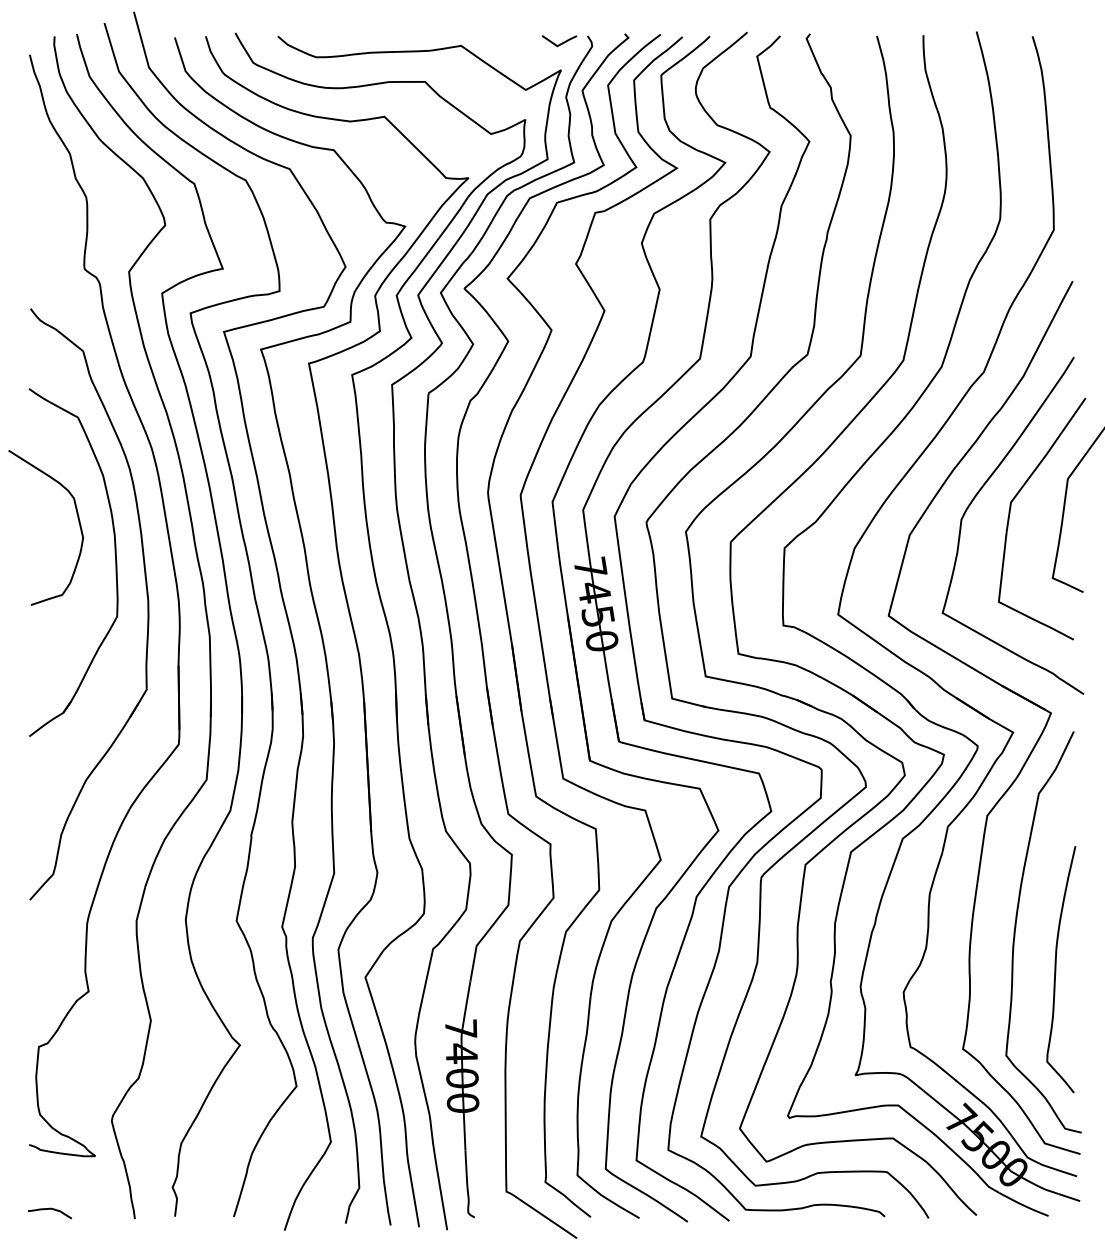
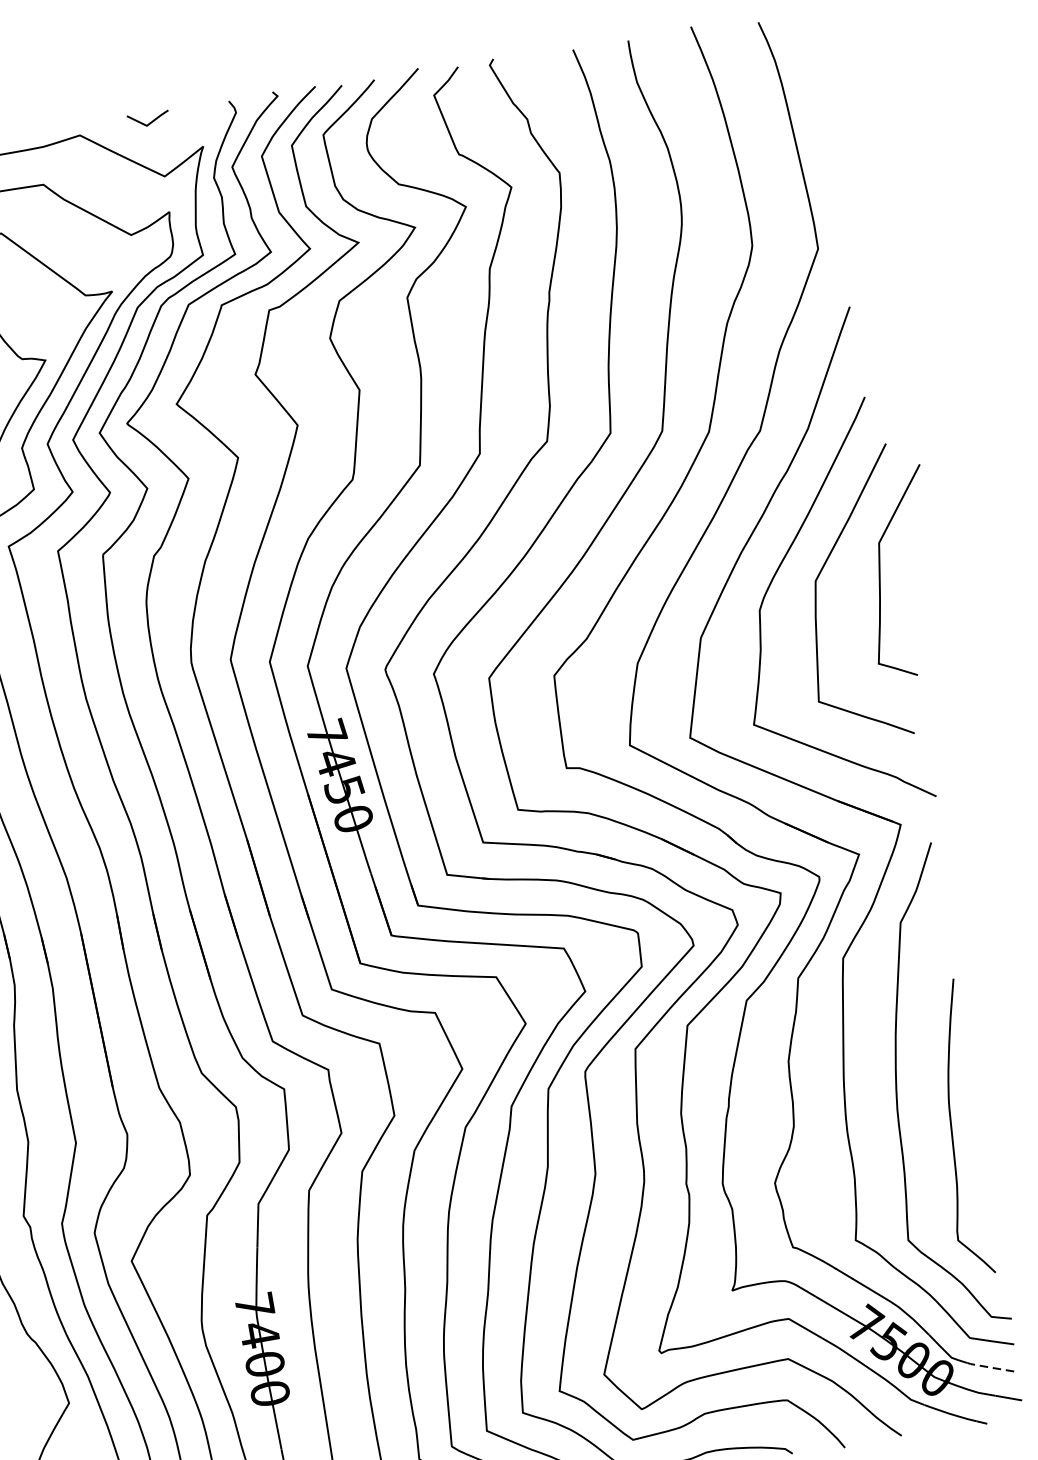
line: (561, 42) -> (151, 120), moved
line: (1057, 1170) -> (989, 1367), solid -> dashed

